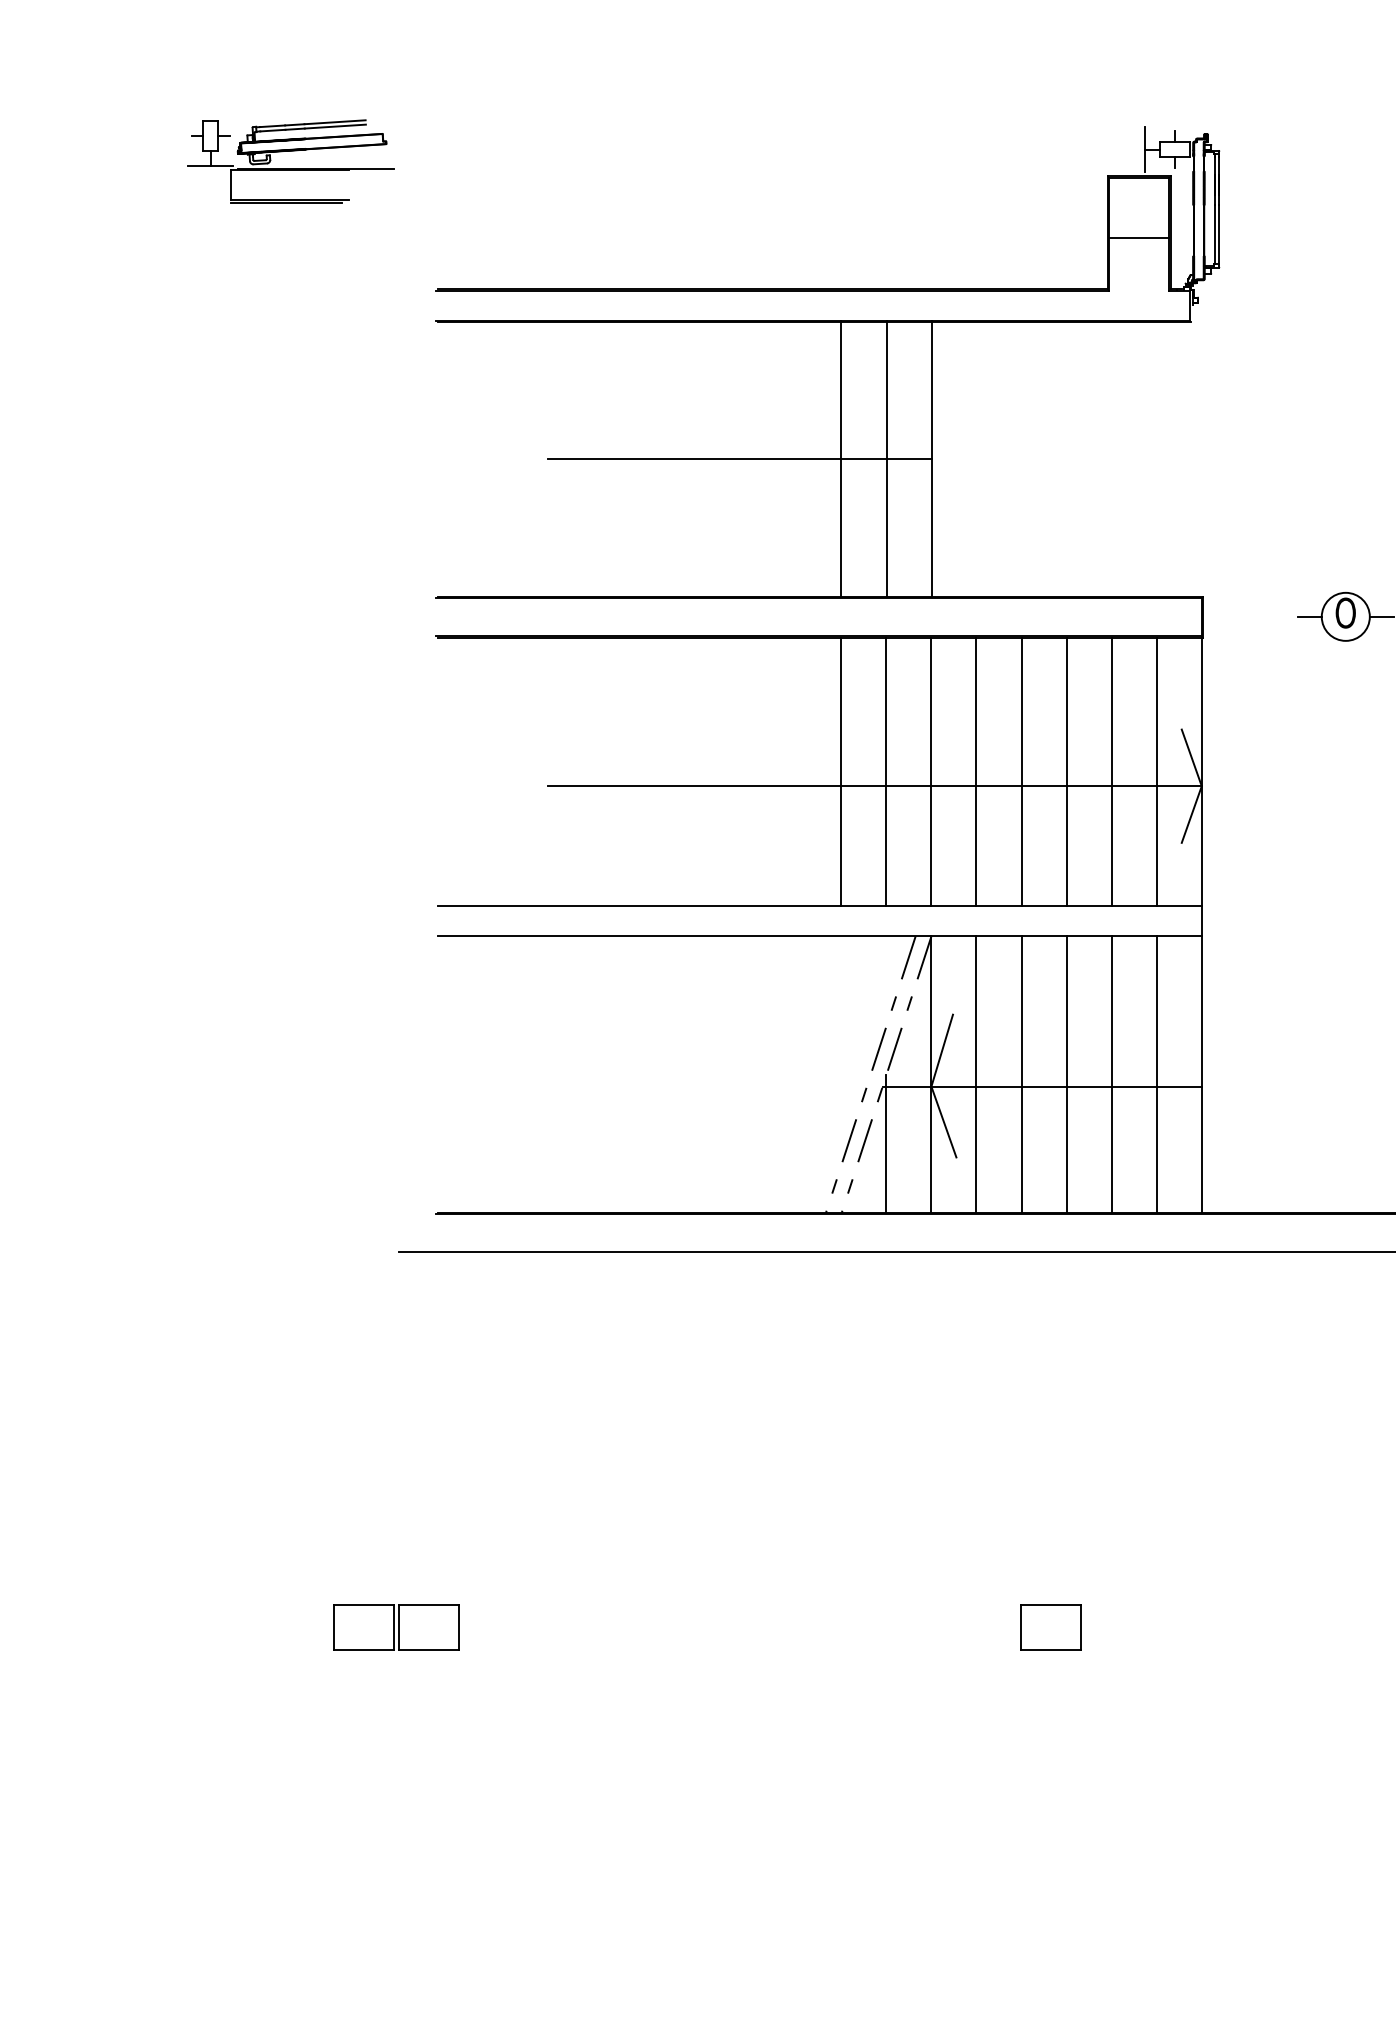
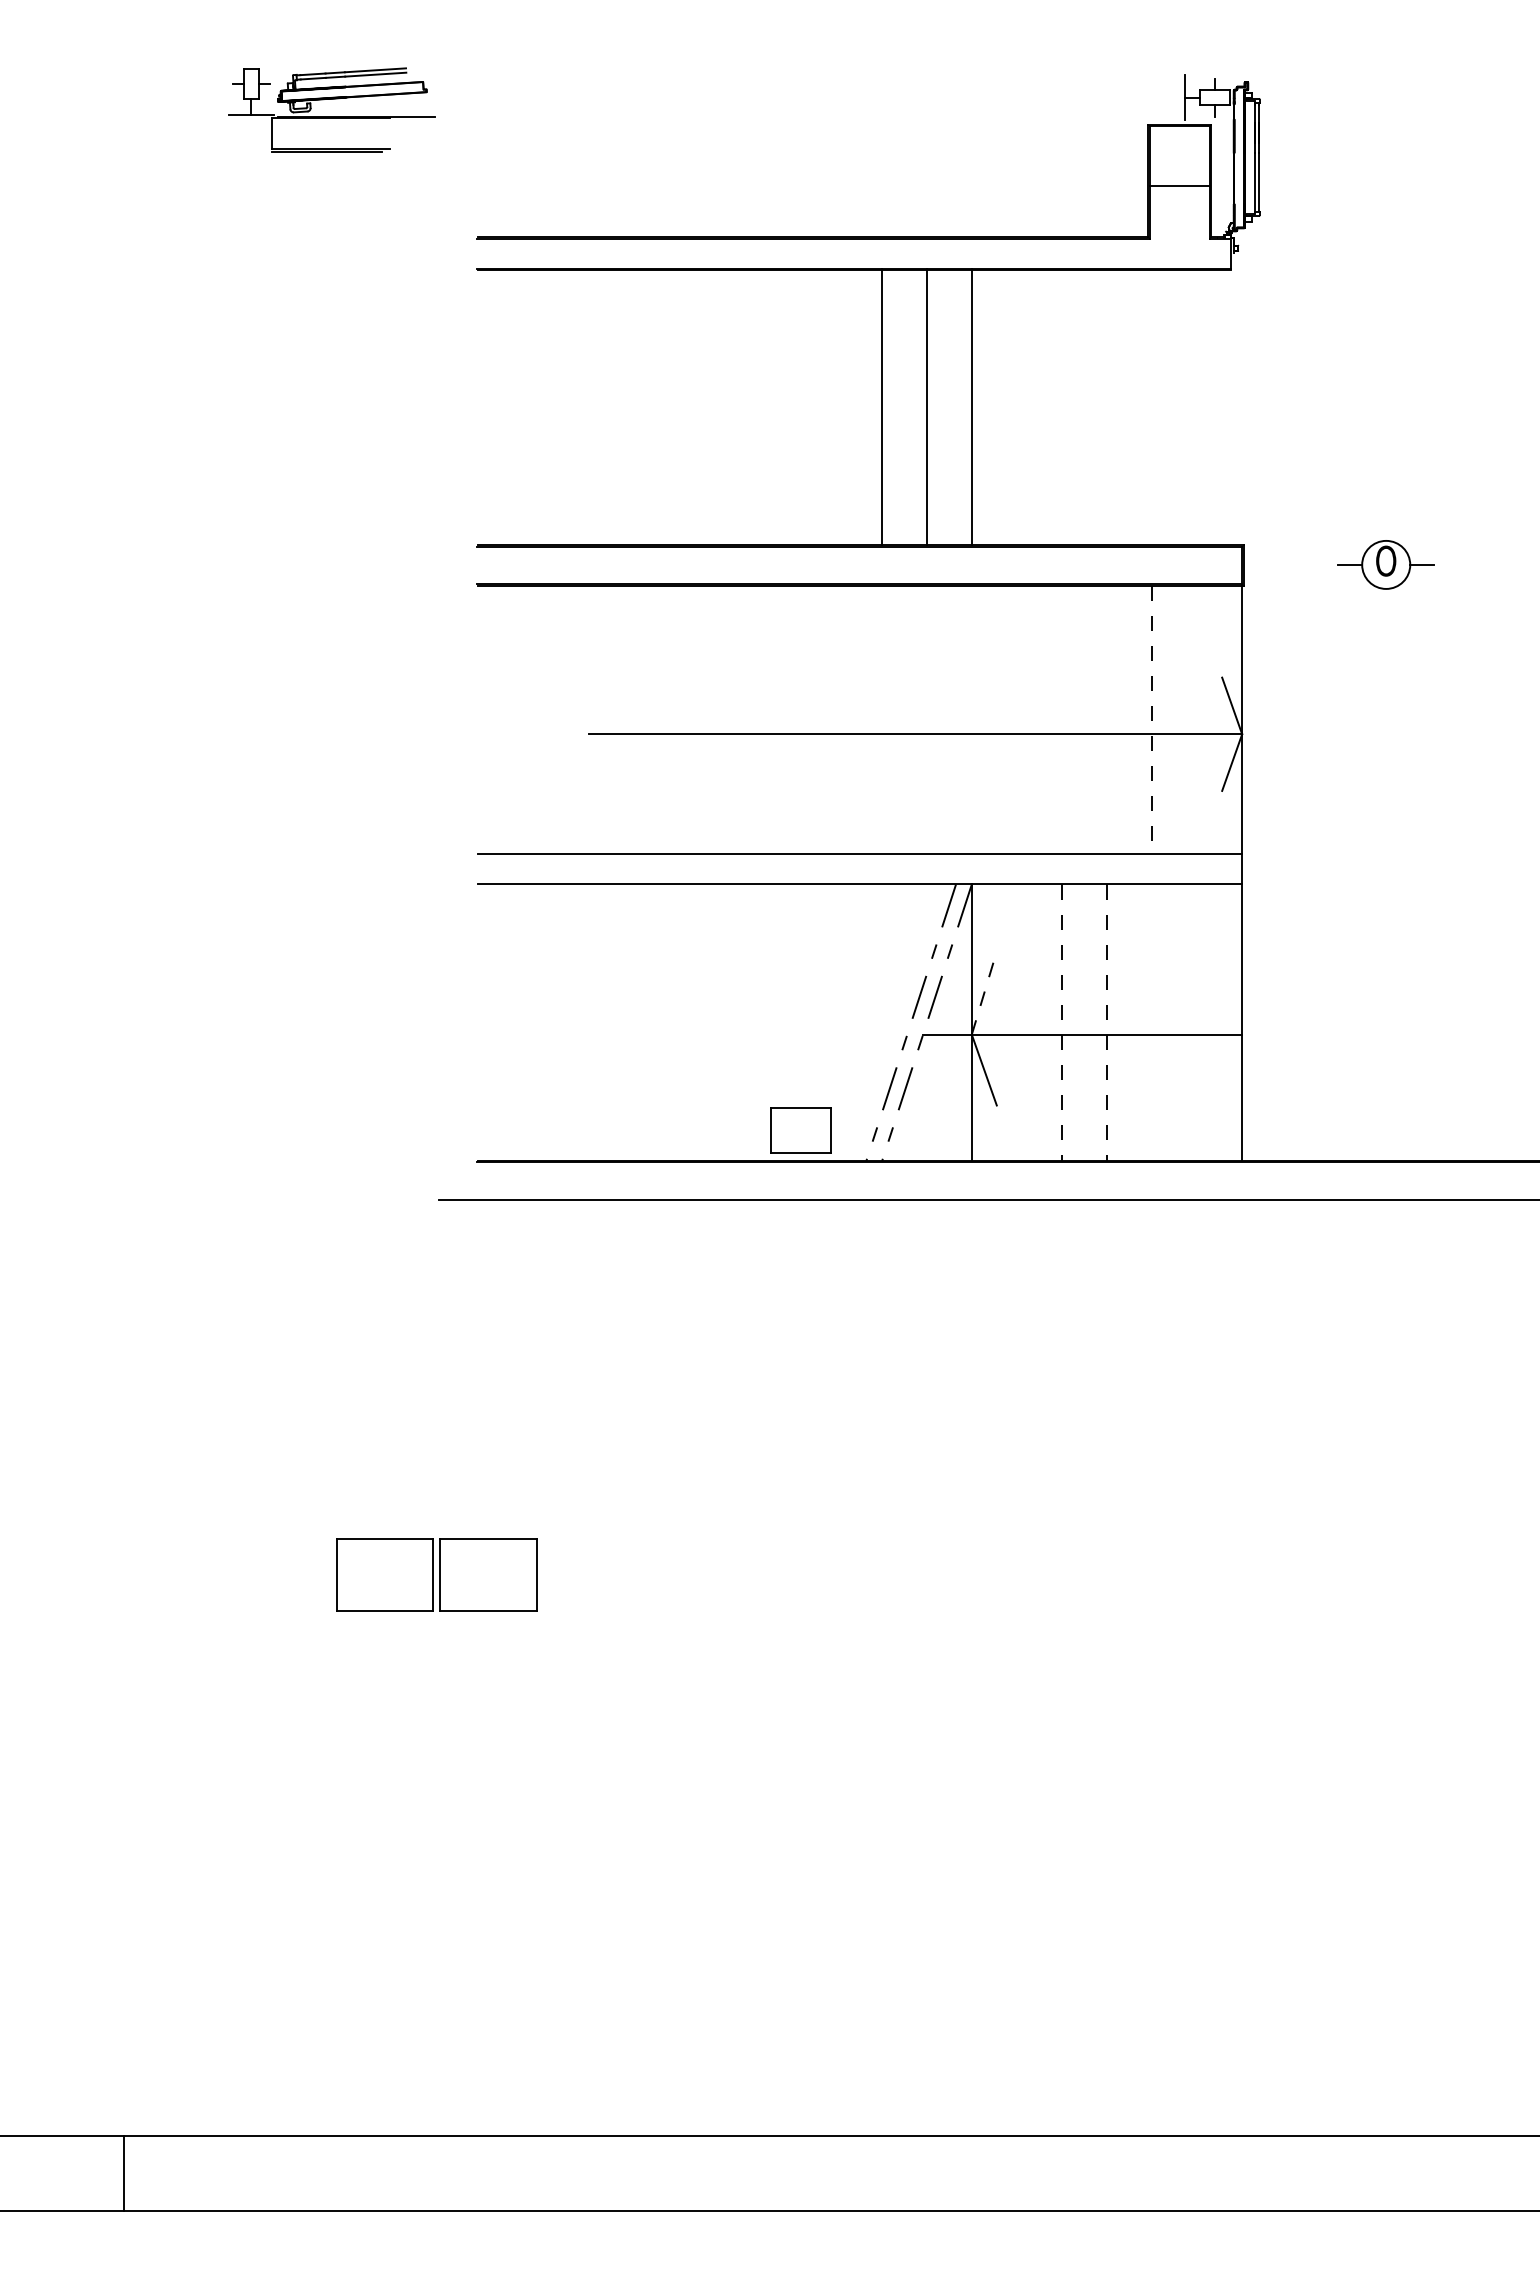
line: (739, 458) -> (779, 406), removed
line: (841, 771) -> (881, 719), removed
line: (886, 771) -> (926, 719), removed
line: (931, 771) -> (971, 719), removed
line: (976, 771) -> (1016, 719), removed
line: (1021, 771) -> (1061, 719), removed
line: (1067, 771) -> (1107, 719), removed
line: (1157, 771) -> (1197, 719), removed
line: (1112, 772) -> (1152, 720), solid -> dashed
line: (942, 1050) -> (982, 998), solid -> dashed
line: (976, 1074) -> (1016, 1022), removed
line: (1112, 1074) -> (1152, 1022), removed
line: (1157, 1074) -> (1197, 1022), removed
line: (1021, 1075) -> (1061, 1023), solid -> dashed
line: (1067, 1075) -> (1107, 1023), solid -> dashed
line: (886, 1143) -> (926, 1091), removed
part: (396, 1627) -> (436, 1575), size x1.6
part: (1051, 1627) -> (800, 1130), moved

